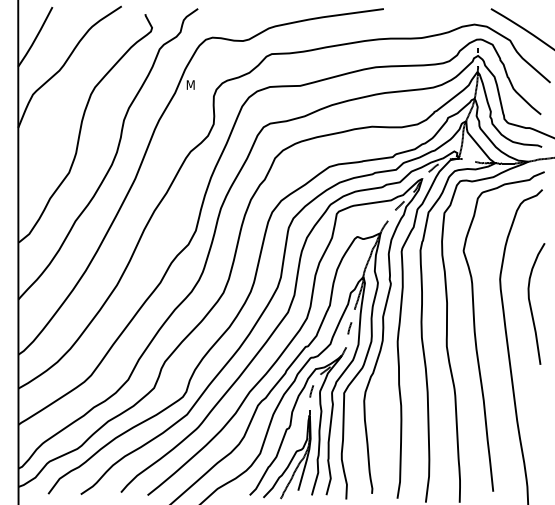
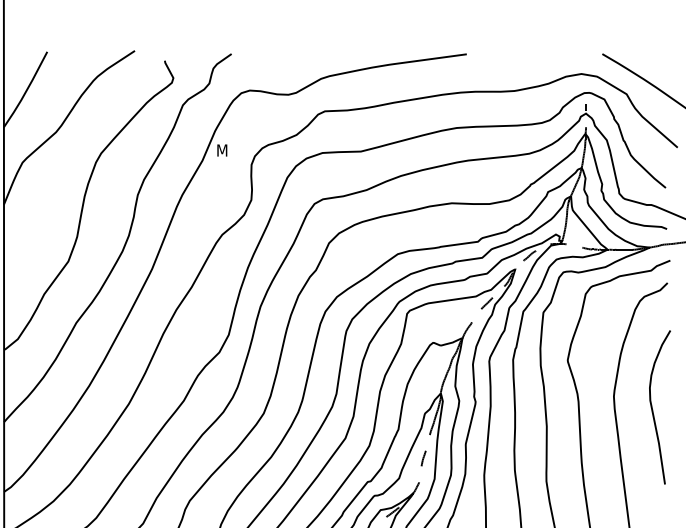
curve: (531, 305) -> (653, 409), moved

